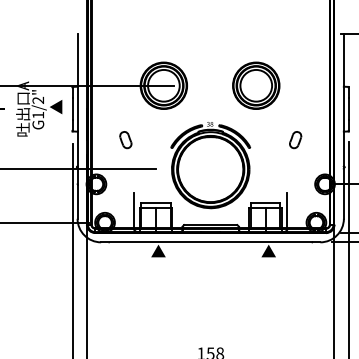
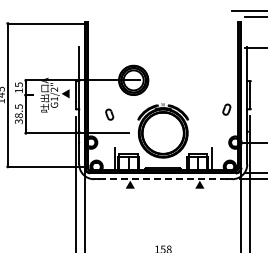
part: (255, 84) -> (191, 79), removed
part: (295, 139) -> (226, 109), moved
line: (211, 242) -> (163, 179), solid -> dashed

